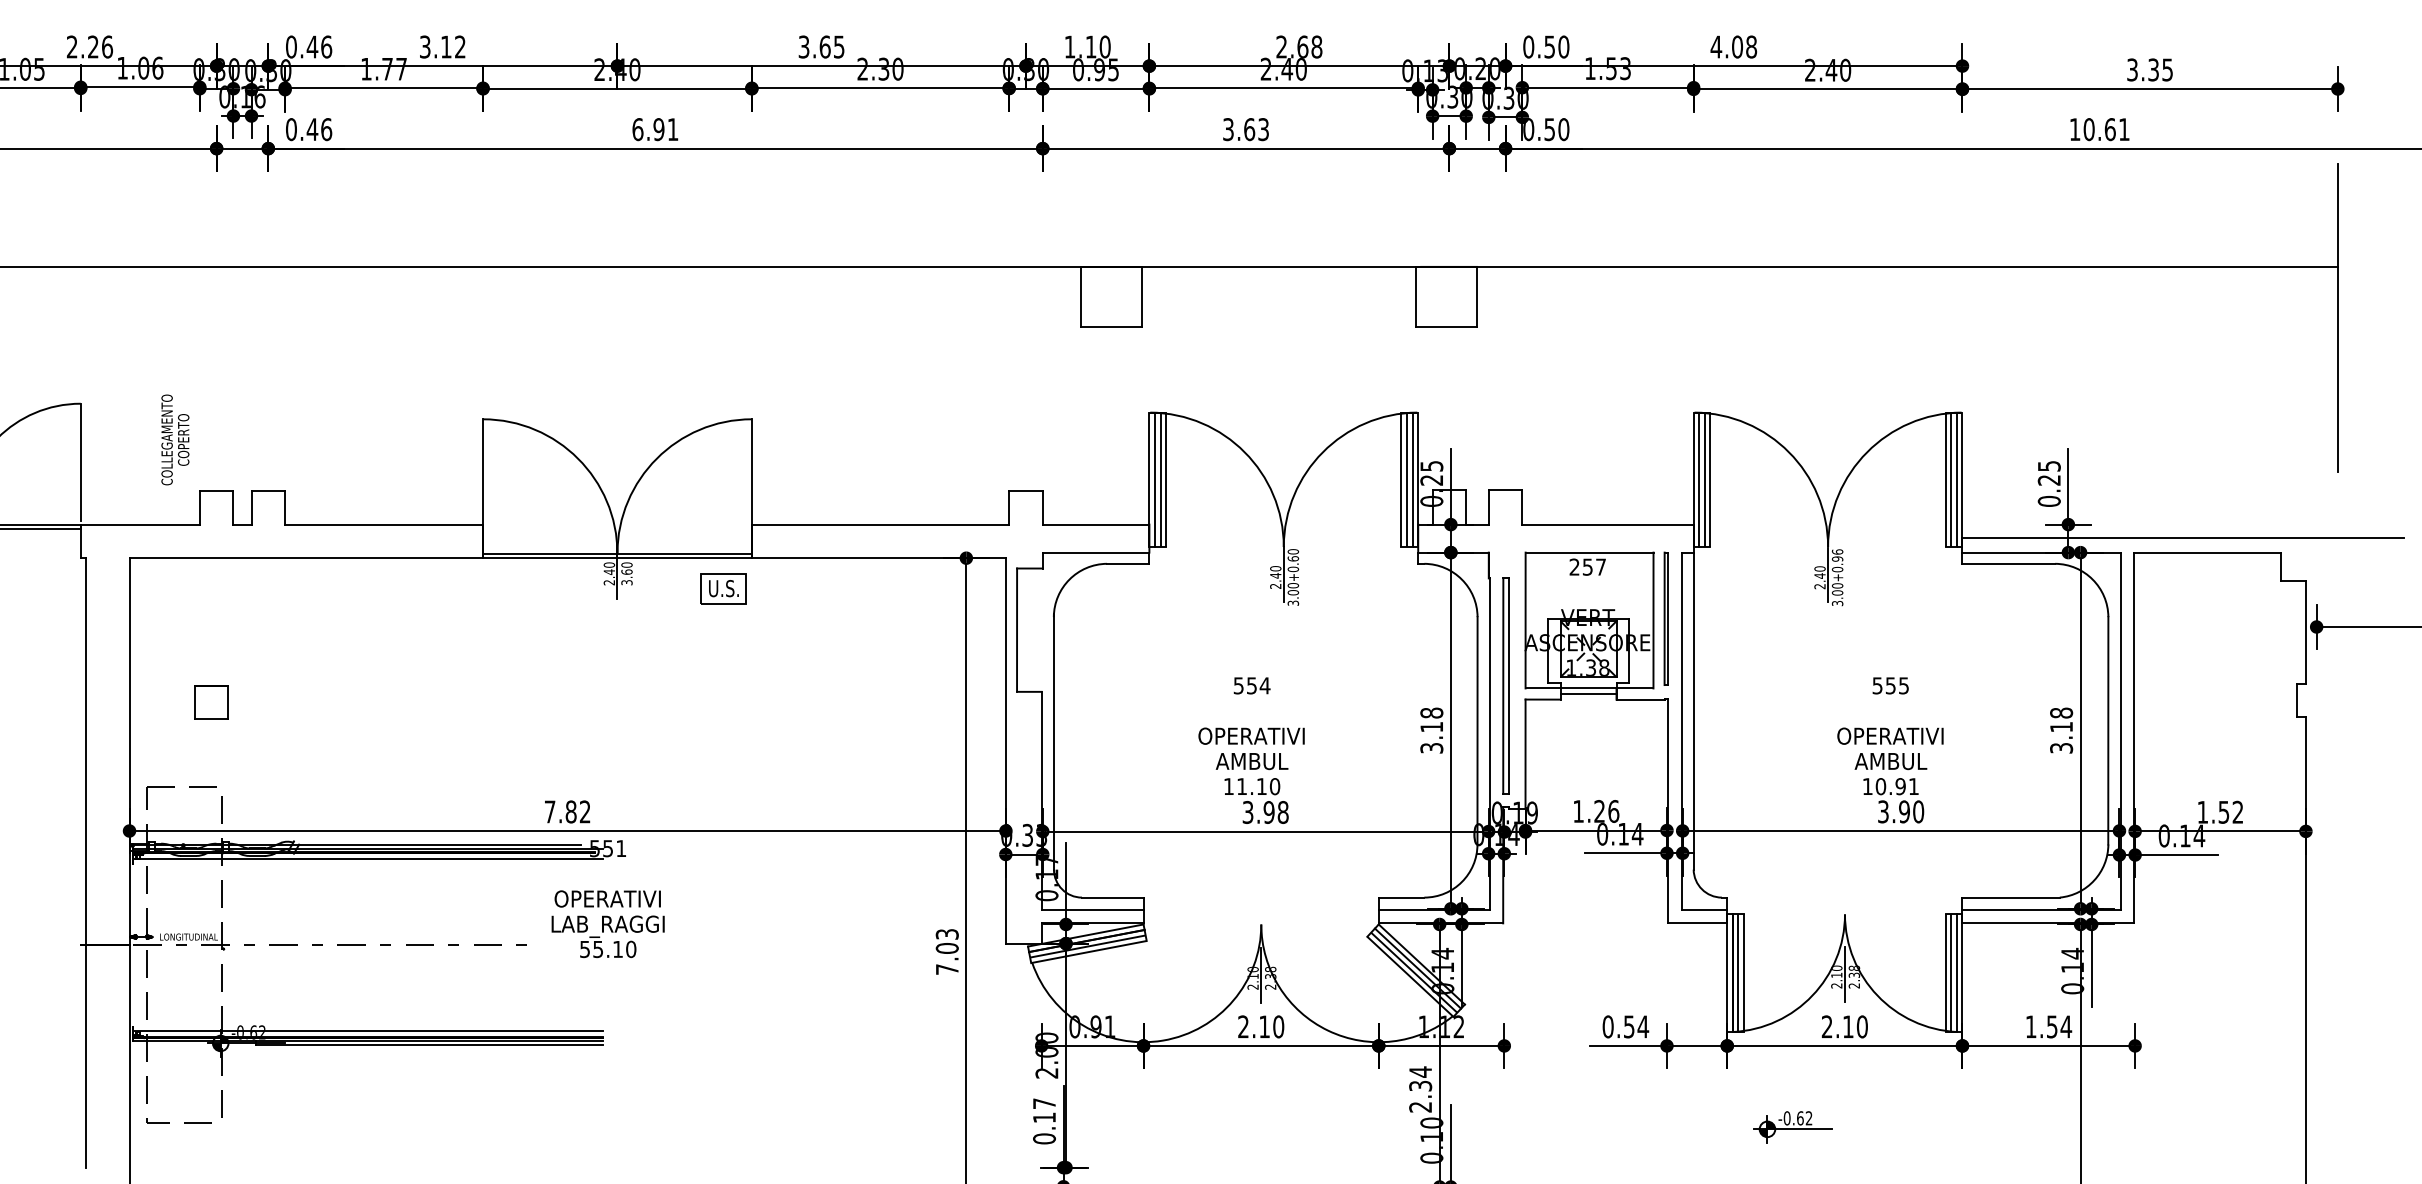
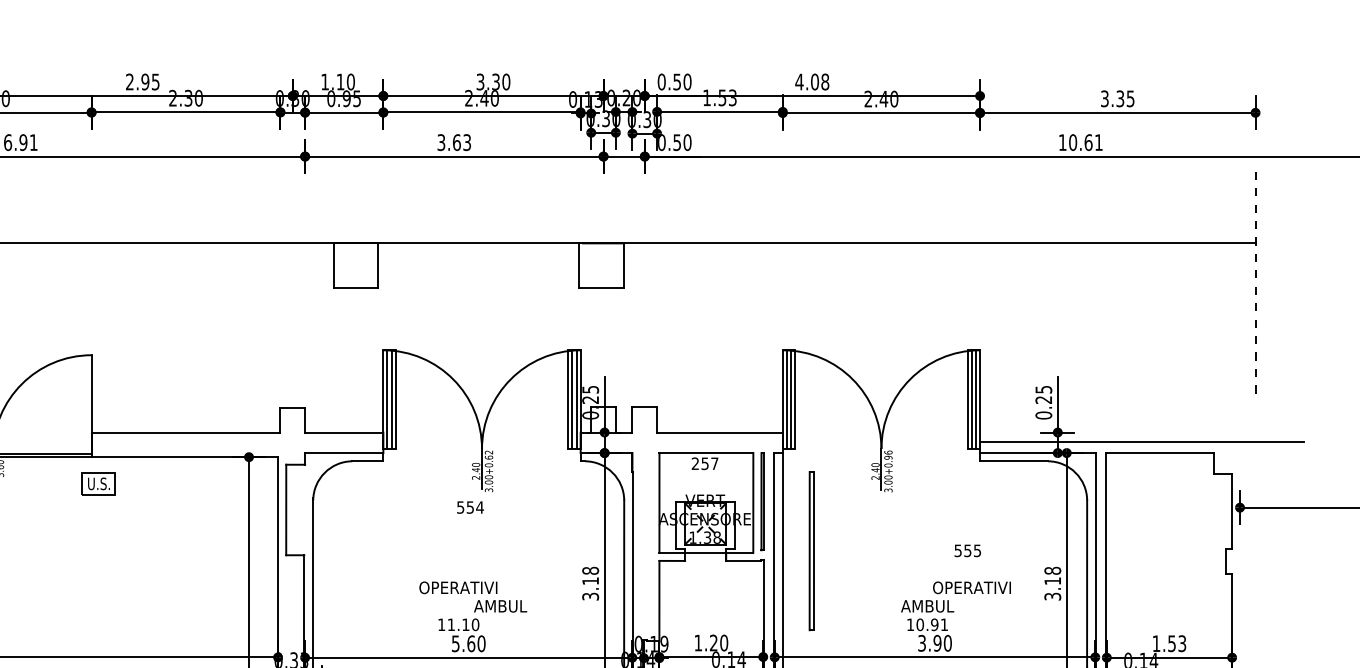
text: (814, 46) -> (137, 81), 3.65 -> 2.95
text: (1299, 46) -> (493, 81), 2.68 -> 3.30
line: (2337, 317) -> (1255, 280), solid -> dashed
text: (1293, 551) -> (489, 452), 3.00+0.60 -> 3.00+0.62
part: (723, 588) -> (98, 483), moved
text: (1251, 685) -> (470, 507), moved
part: (1505, 685) -> (811, 550), moved
text: (1890, 685) -> (967, 550), moved
line: (1588, 694) -> (705, 557), removed
text: (1890, 735) -> (972, 587), moved
text: (1251, 761) -> (500, 606), moved
text: (1265, 811) -> (468, 643), 3.98 -> 5.60
text: (1613, 811) -> (723, 643), 1.26 -> 1.20
text: (2237, 812) -> (1181, 643), 1.52 -> 1.53

